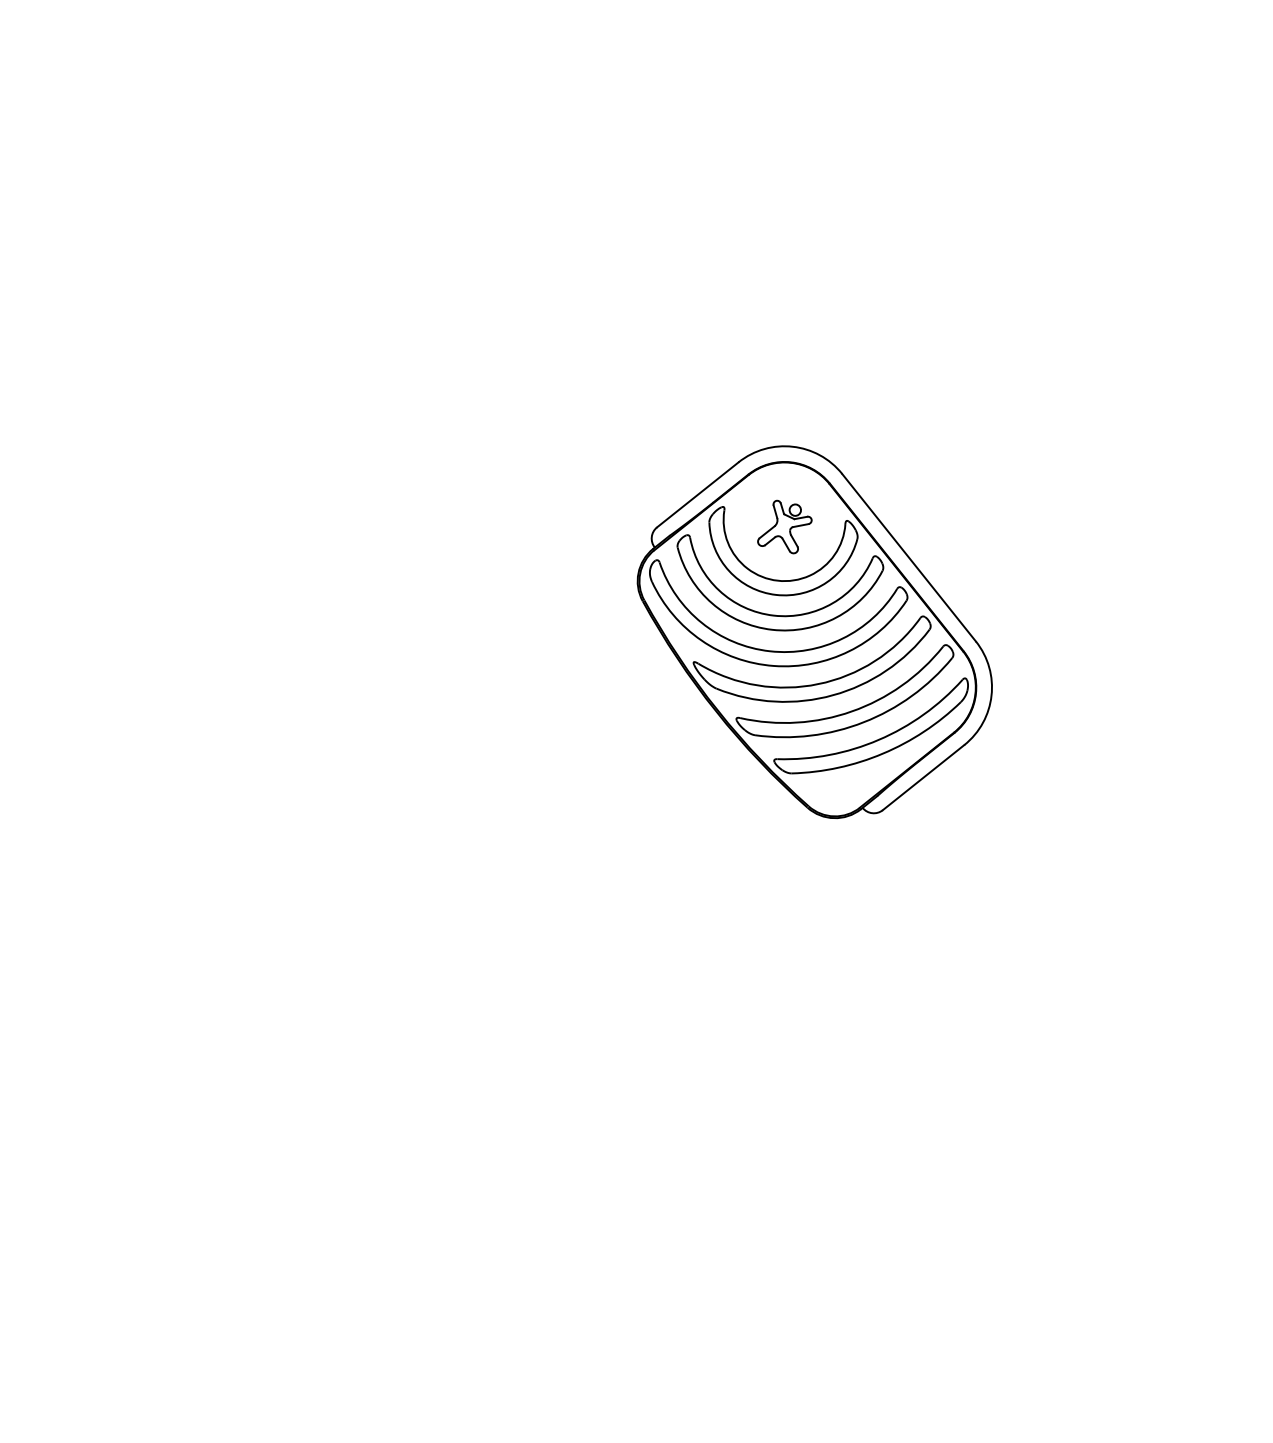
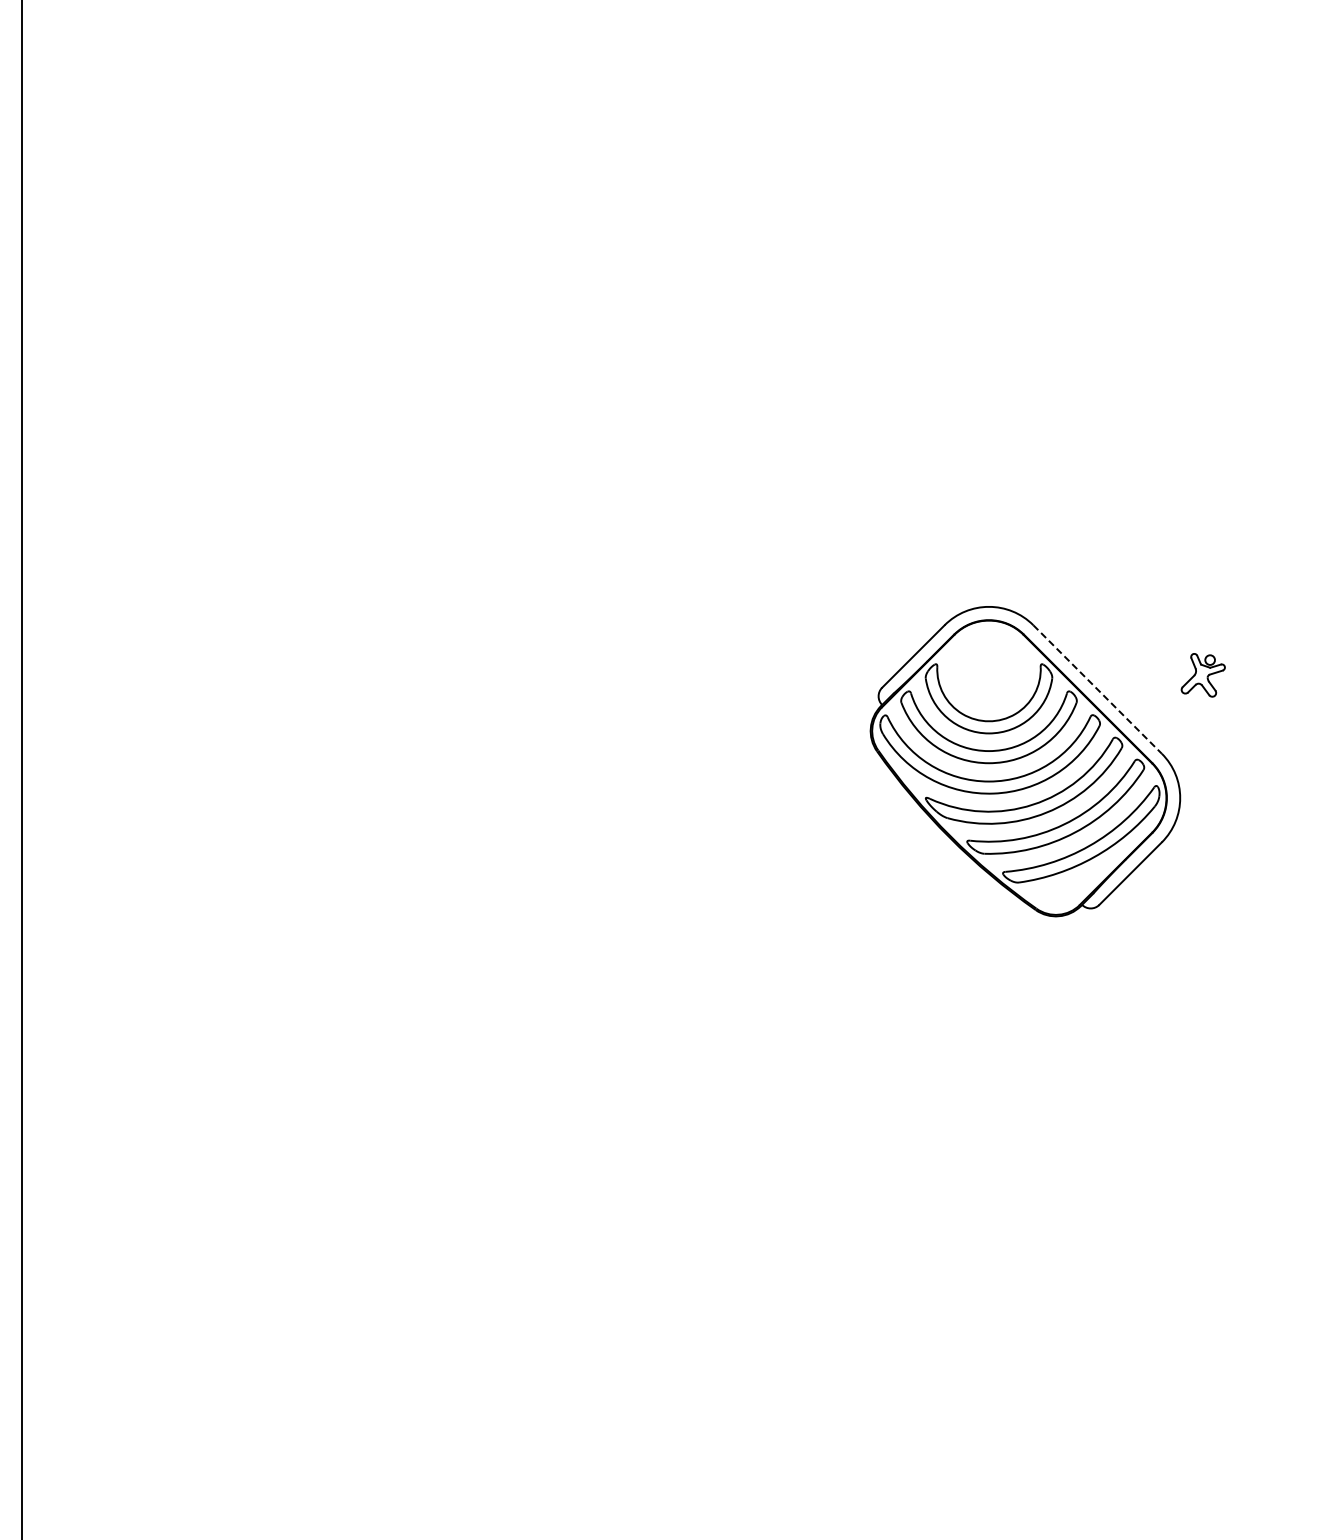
part: (784, 527) -> (1202, 675), moved
line: (908, 557) -> (1097, 689), solid -> dashed

